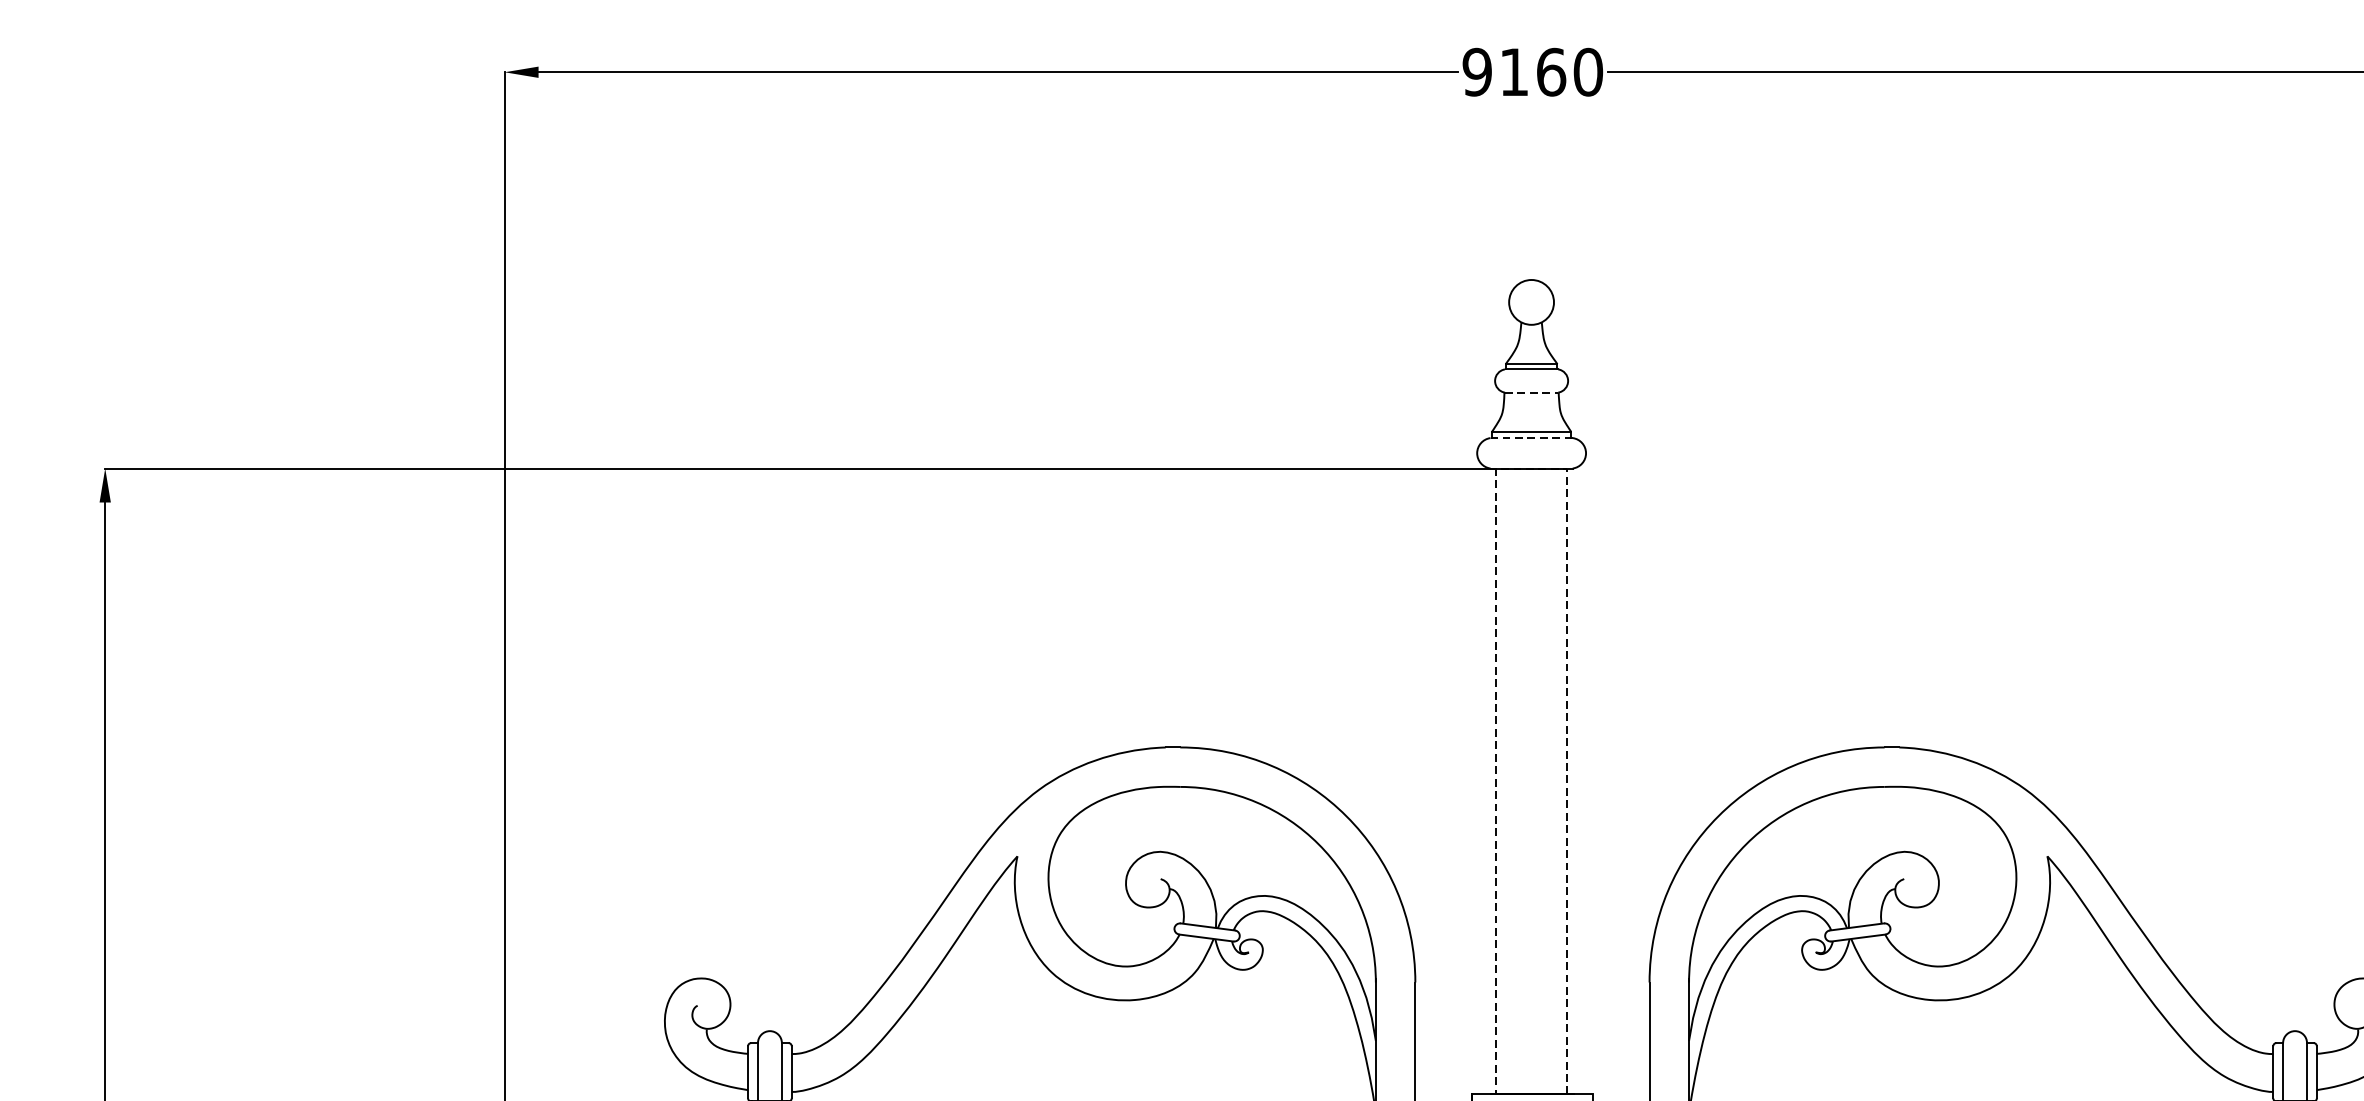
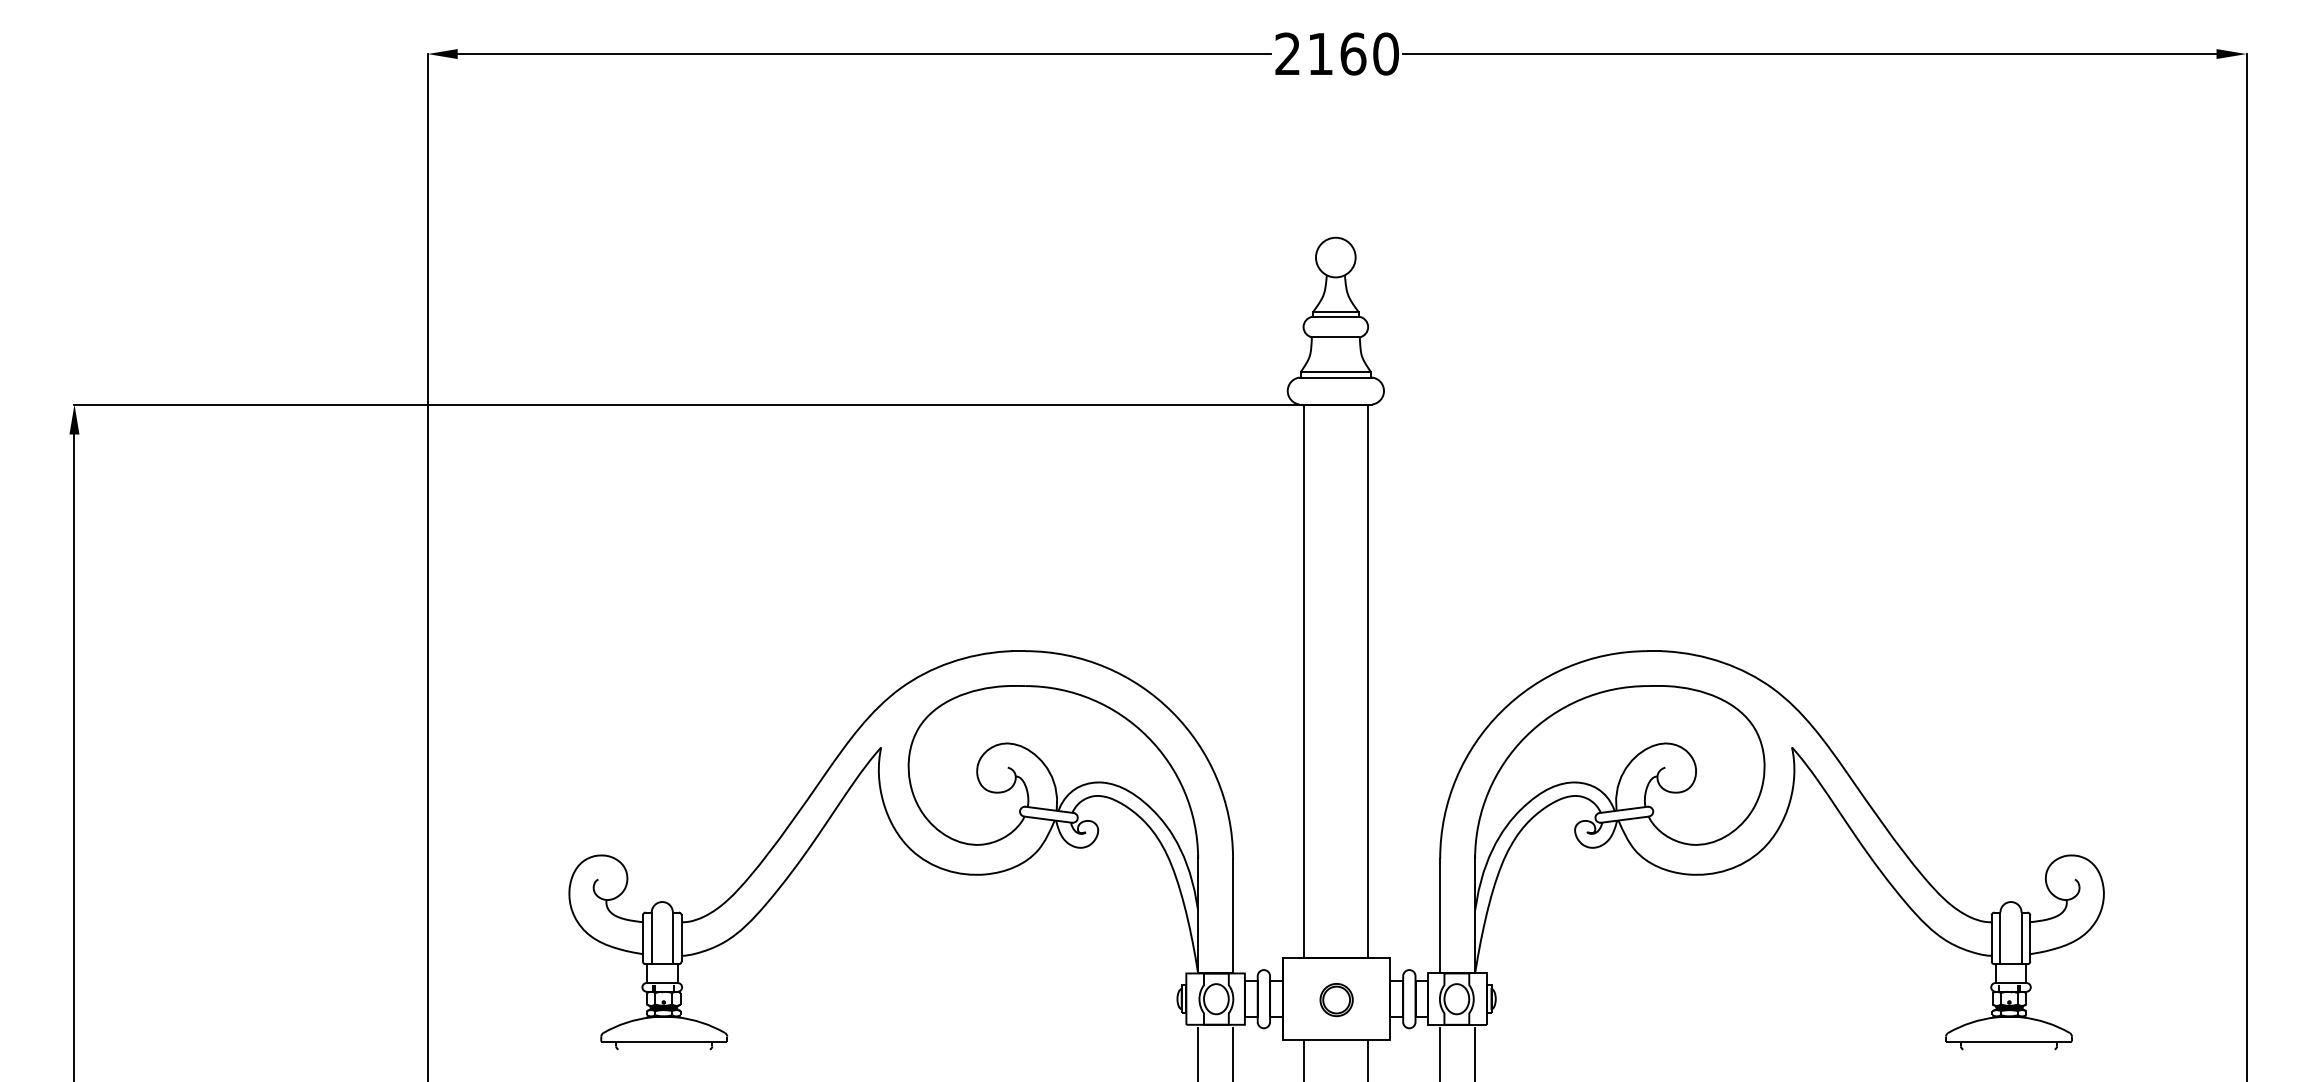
text: (1476, 71) -> (1287, 53), 9160 -> 2160
line: (1531, 392) -> (1335, 337), dashed -> solid
line: (1531, 438) -> (1335, 377), dashed -> solid
line: (1531, 468) -> (1335, 404), dashed -> solid

